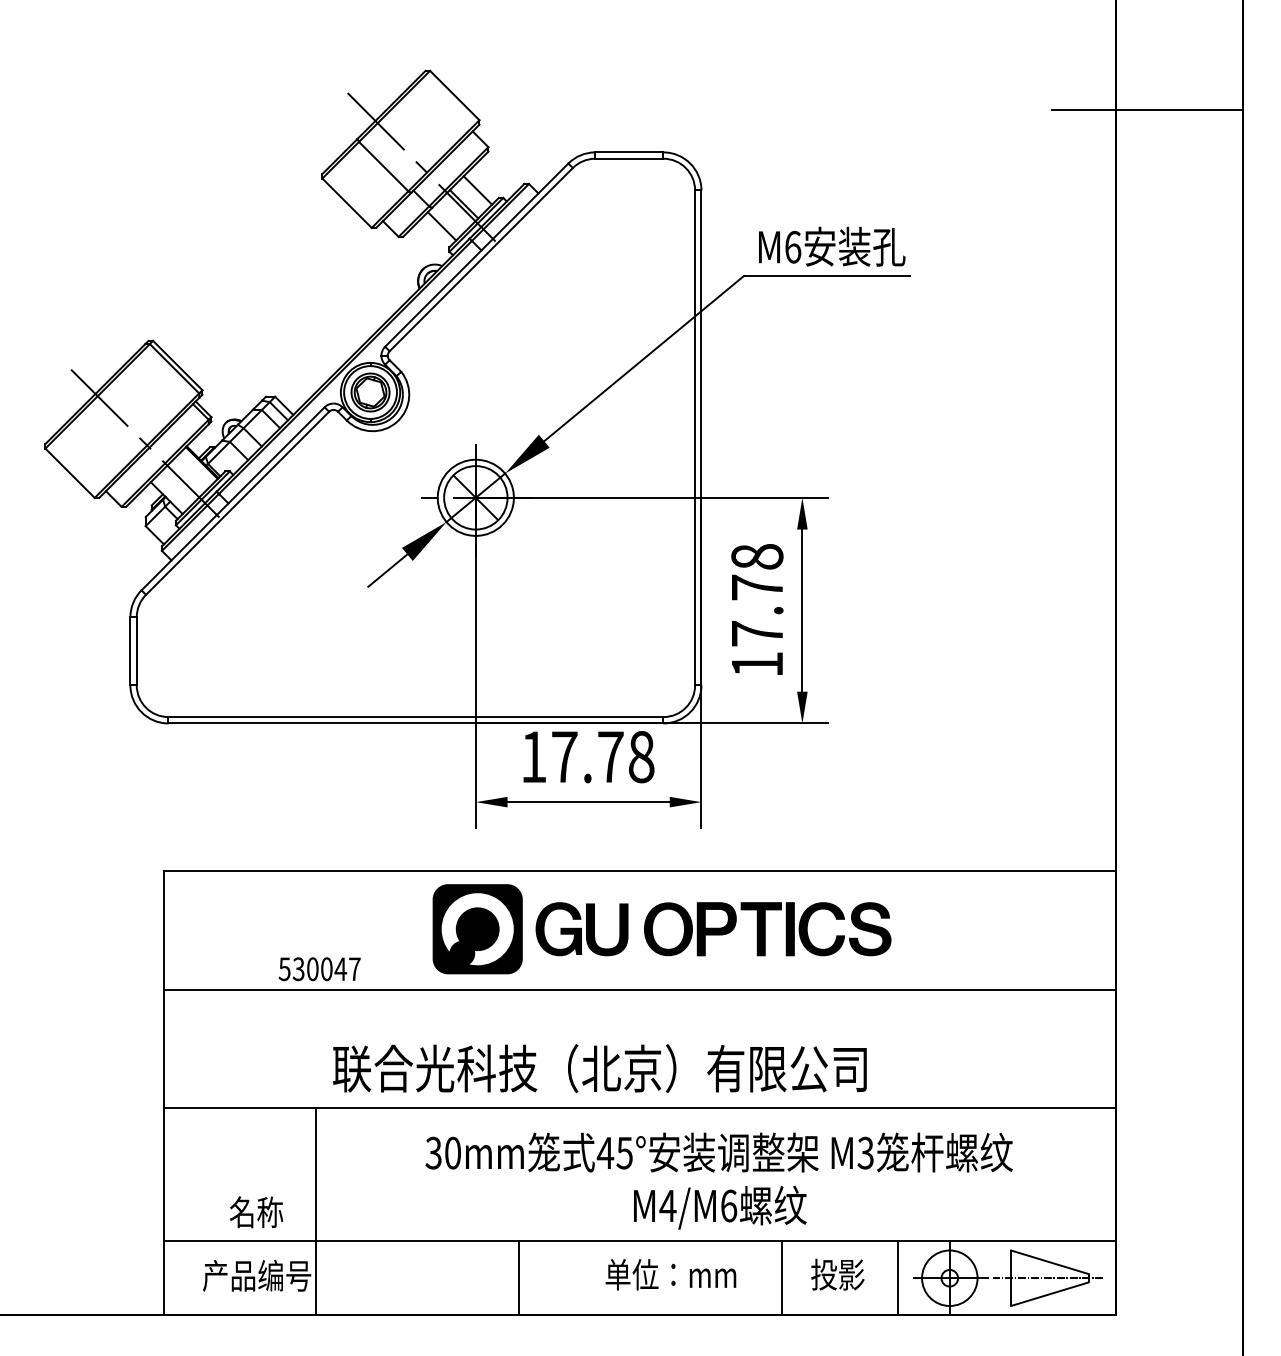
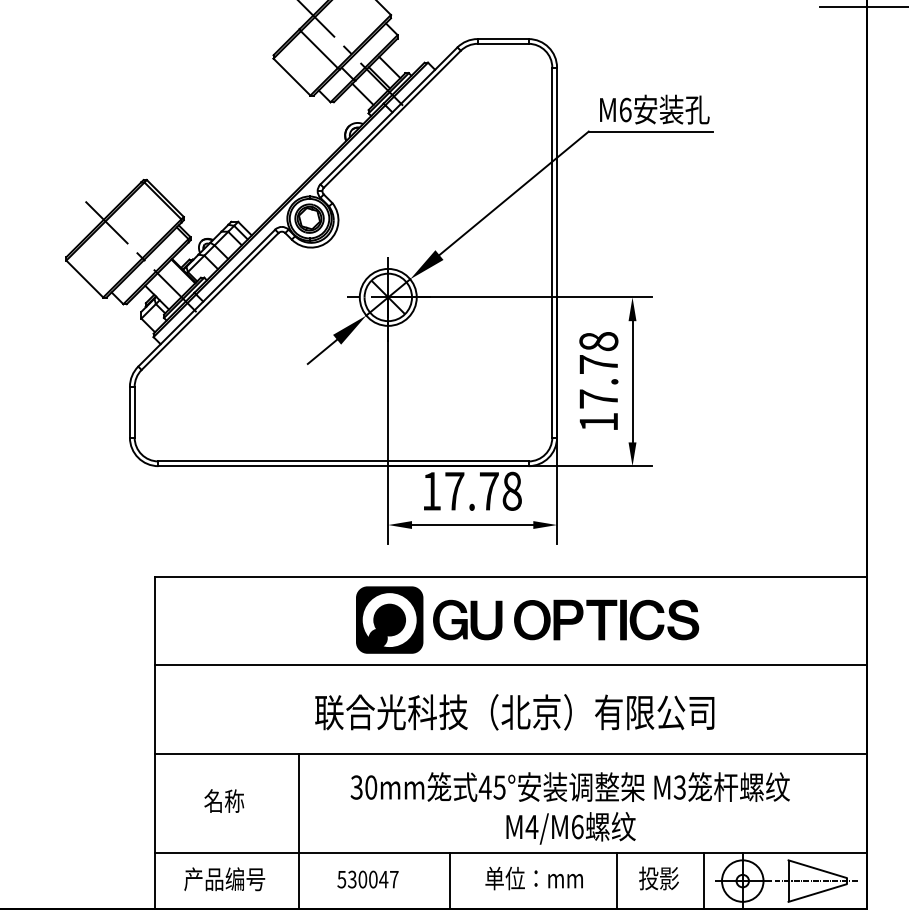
text: (319, 969) -> (367, 879), moved
text: (599, 1068) -> (514, 712), moved
line: (315, 1211) -> (298, 831), moved
text: (256, 1212) -> (224, 801), moved
line: (519, 1278) -> (450, 881), moved

